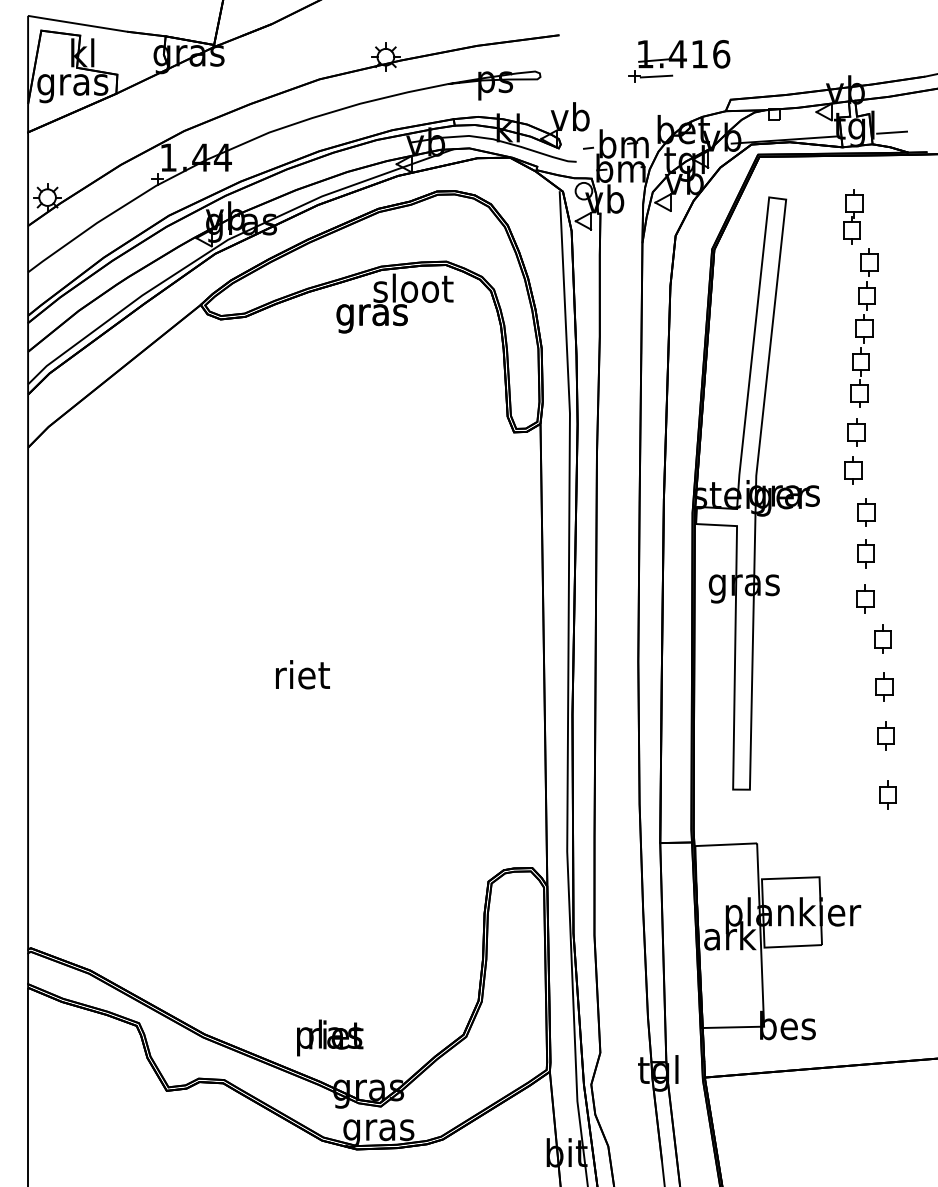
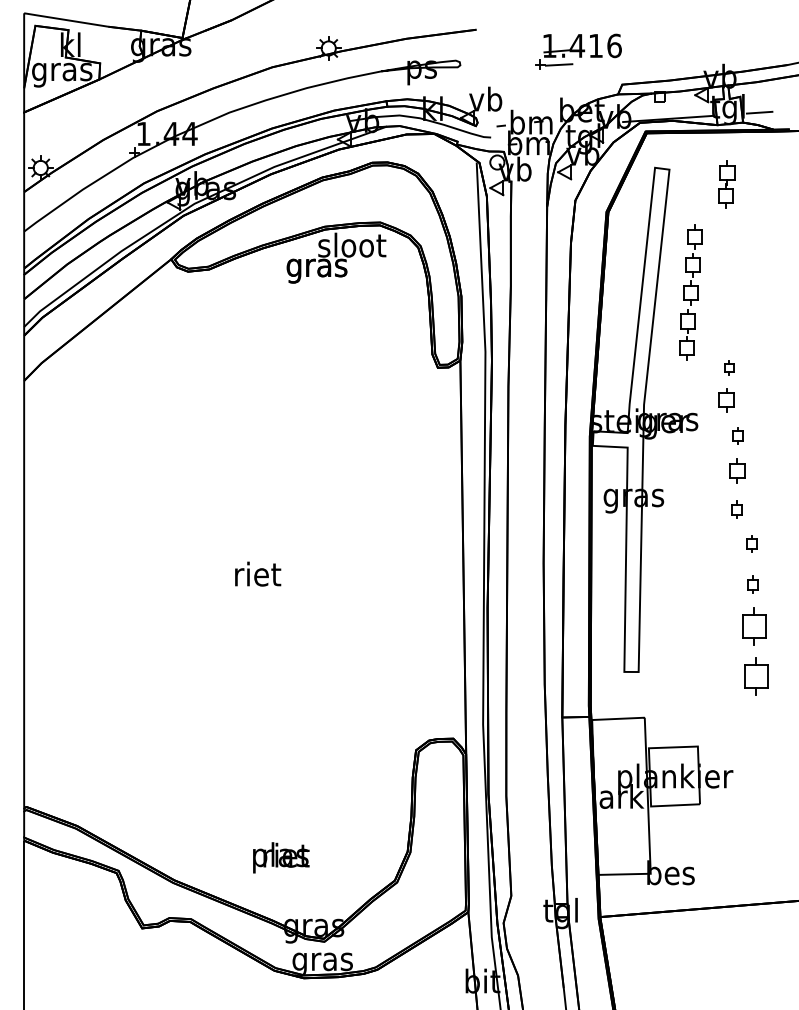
part: (864, 327) -> (691, 292), moved
part: (856, 432) -> (729, 367), size x0.6
part: (866, 512) -> (737, 436), size x0.7
part: (865, 598) -> (737, 509), size x0.7
part: (882, 638) -> (751, 543), size x0.7
part: (884, 686) -> (753, 584), size x0.7
part: (885, 735) -> (754, 625), size x1.6
part: (887, 794) -> (755, 676), size x1.6
text: (330, 1037) -> (281, 857), moved

